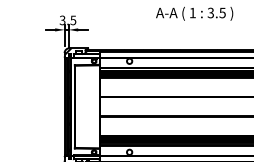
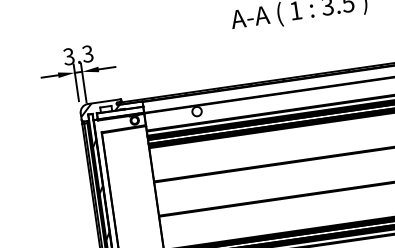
text: (73, 19) -> (87, 52), 3.5 -> 3.3

